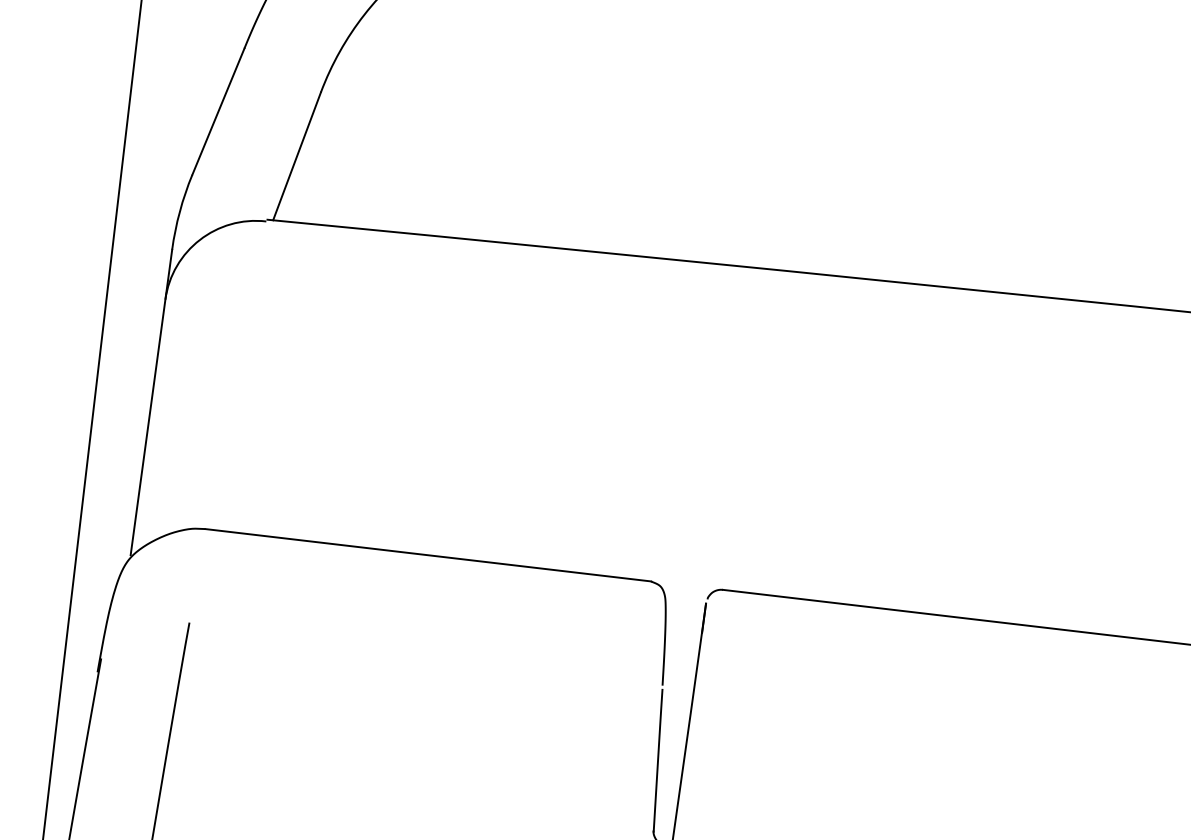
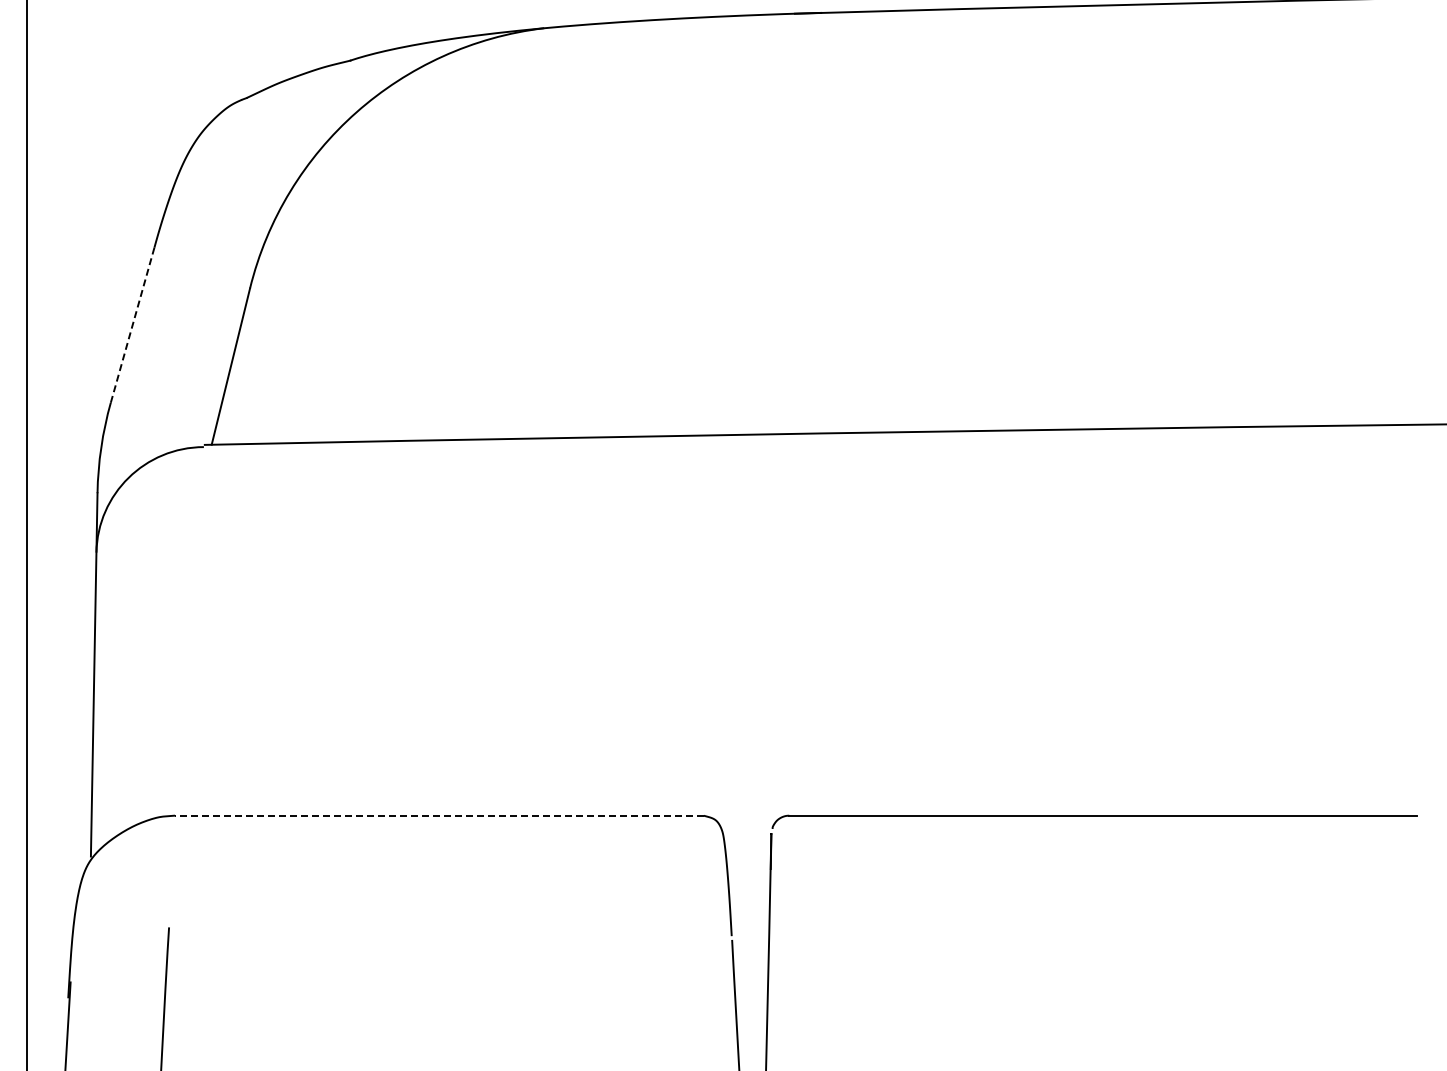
line: (218, 112) -> (132, 325), solid -> dashed
line: (428, 555) -> (439, 815), solid -> dashed

